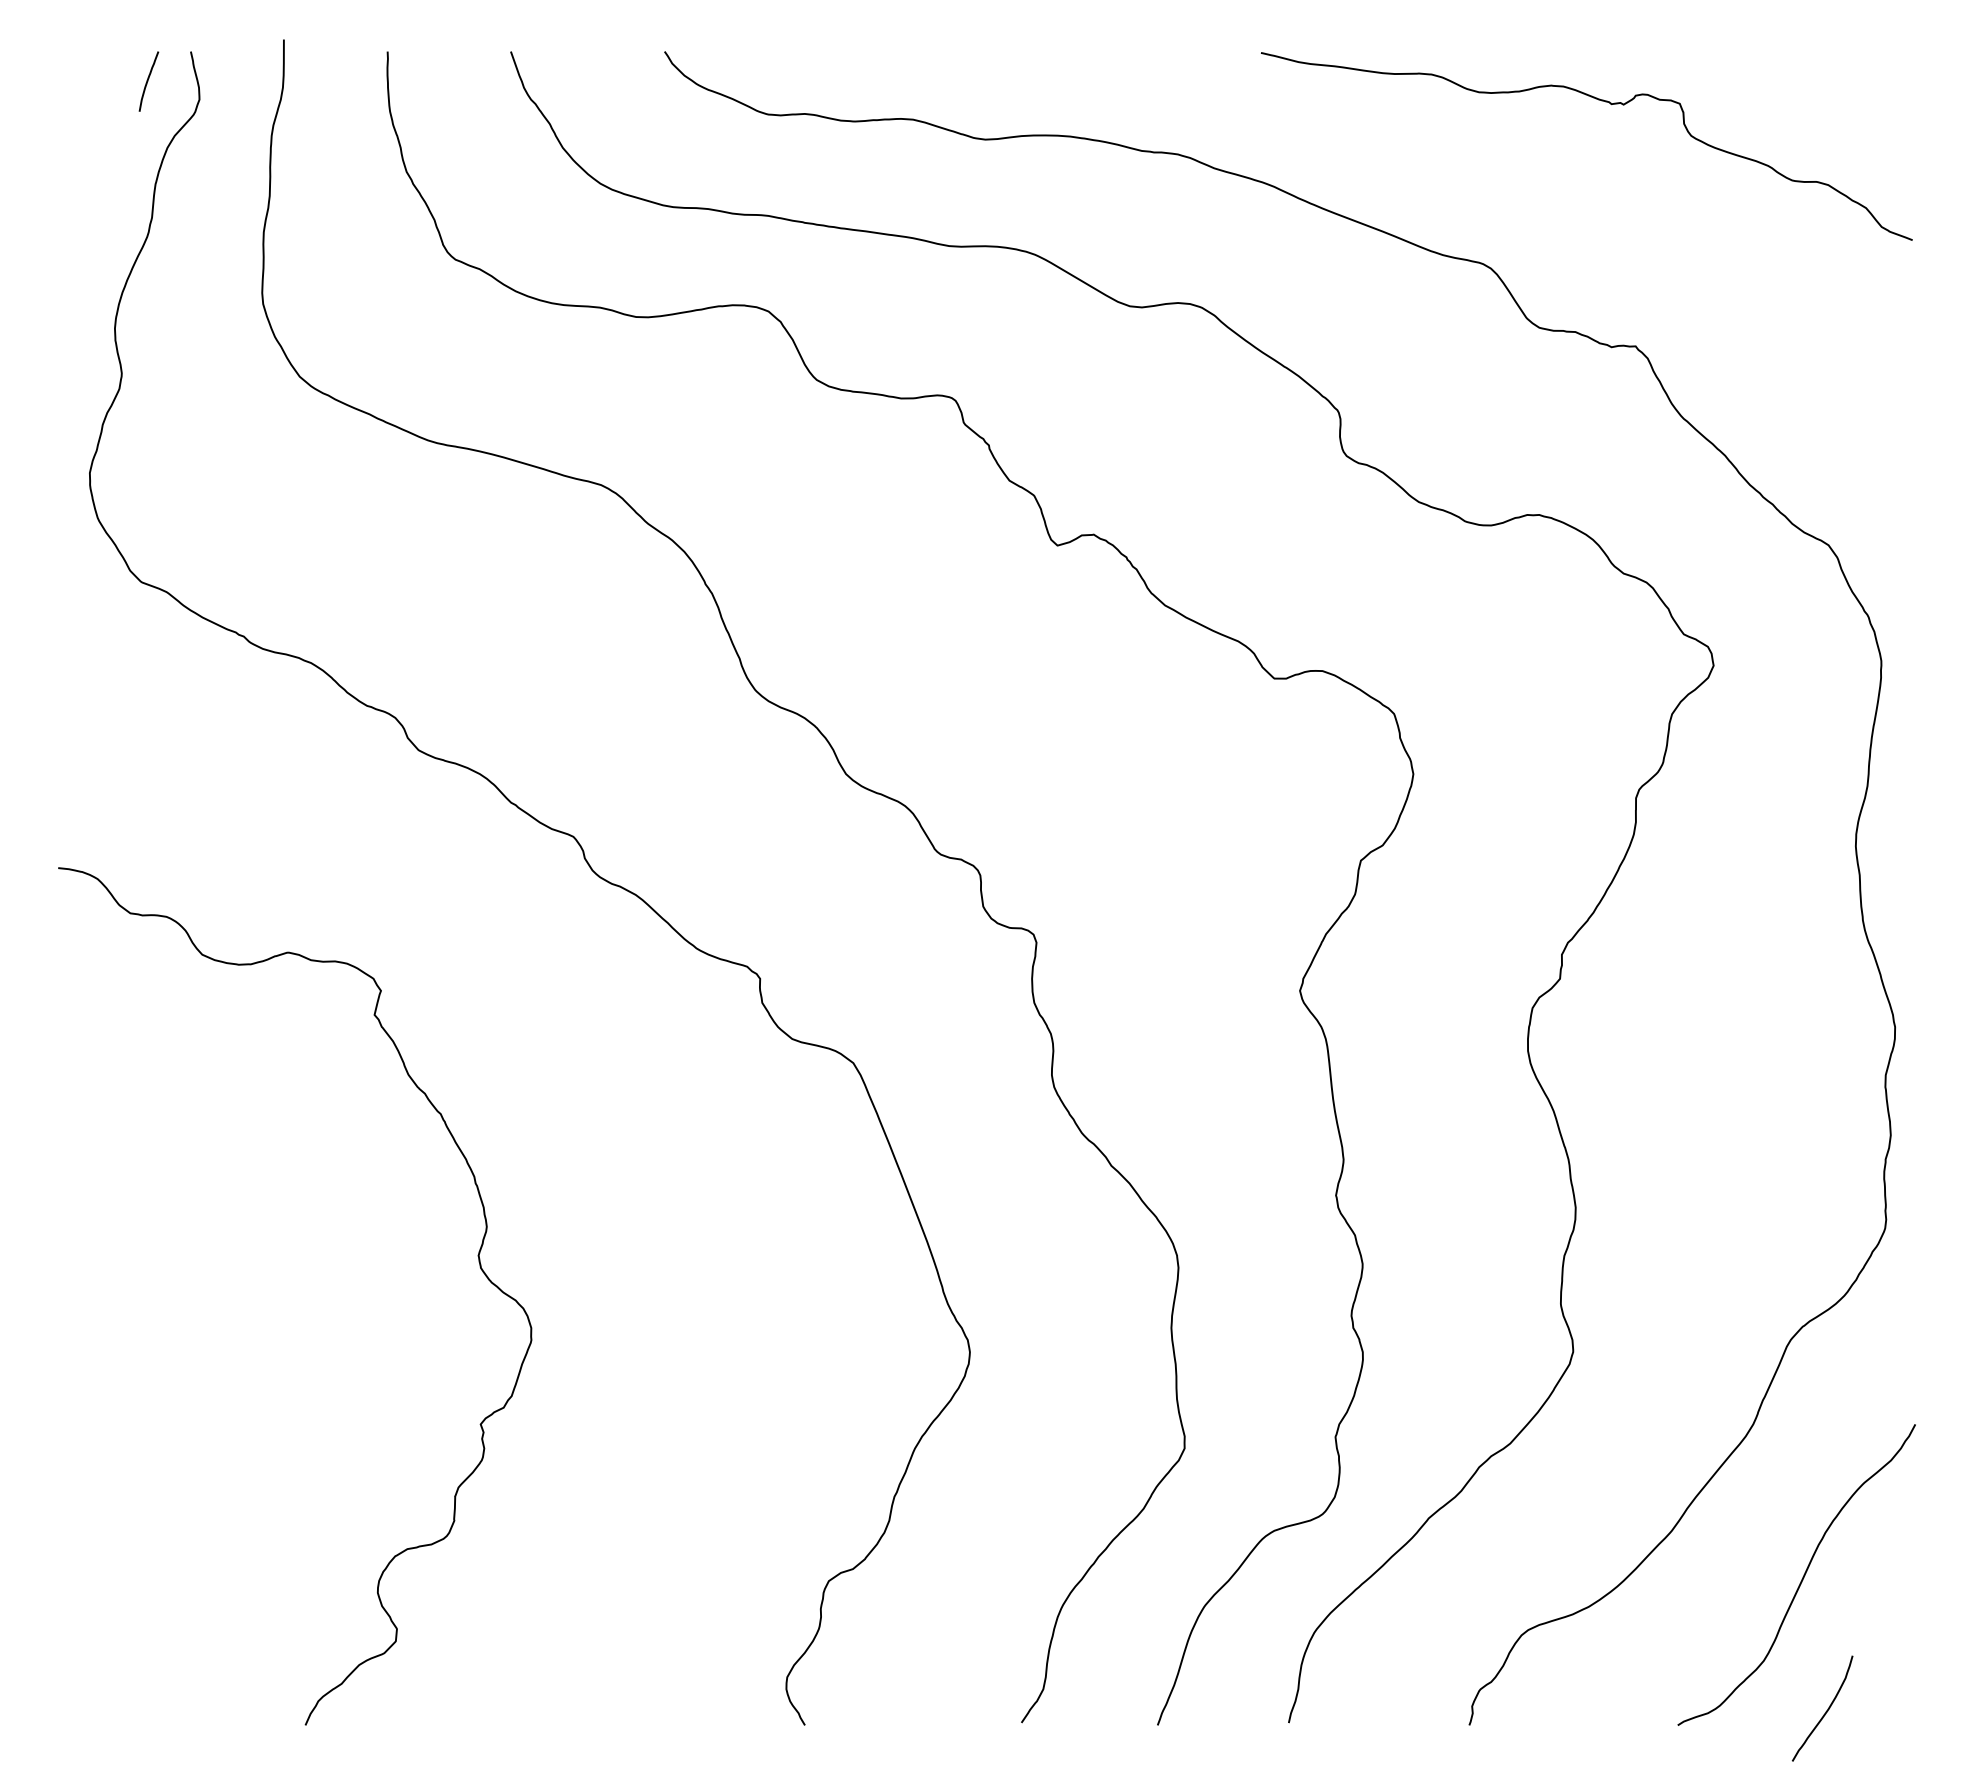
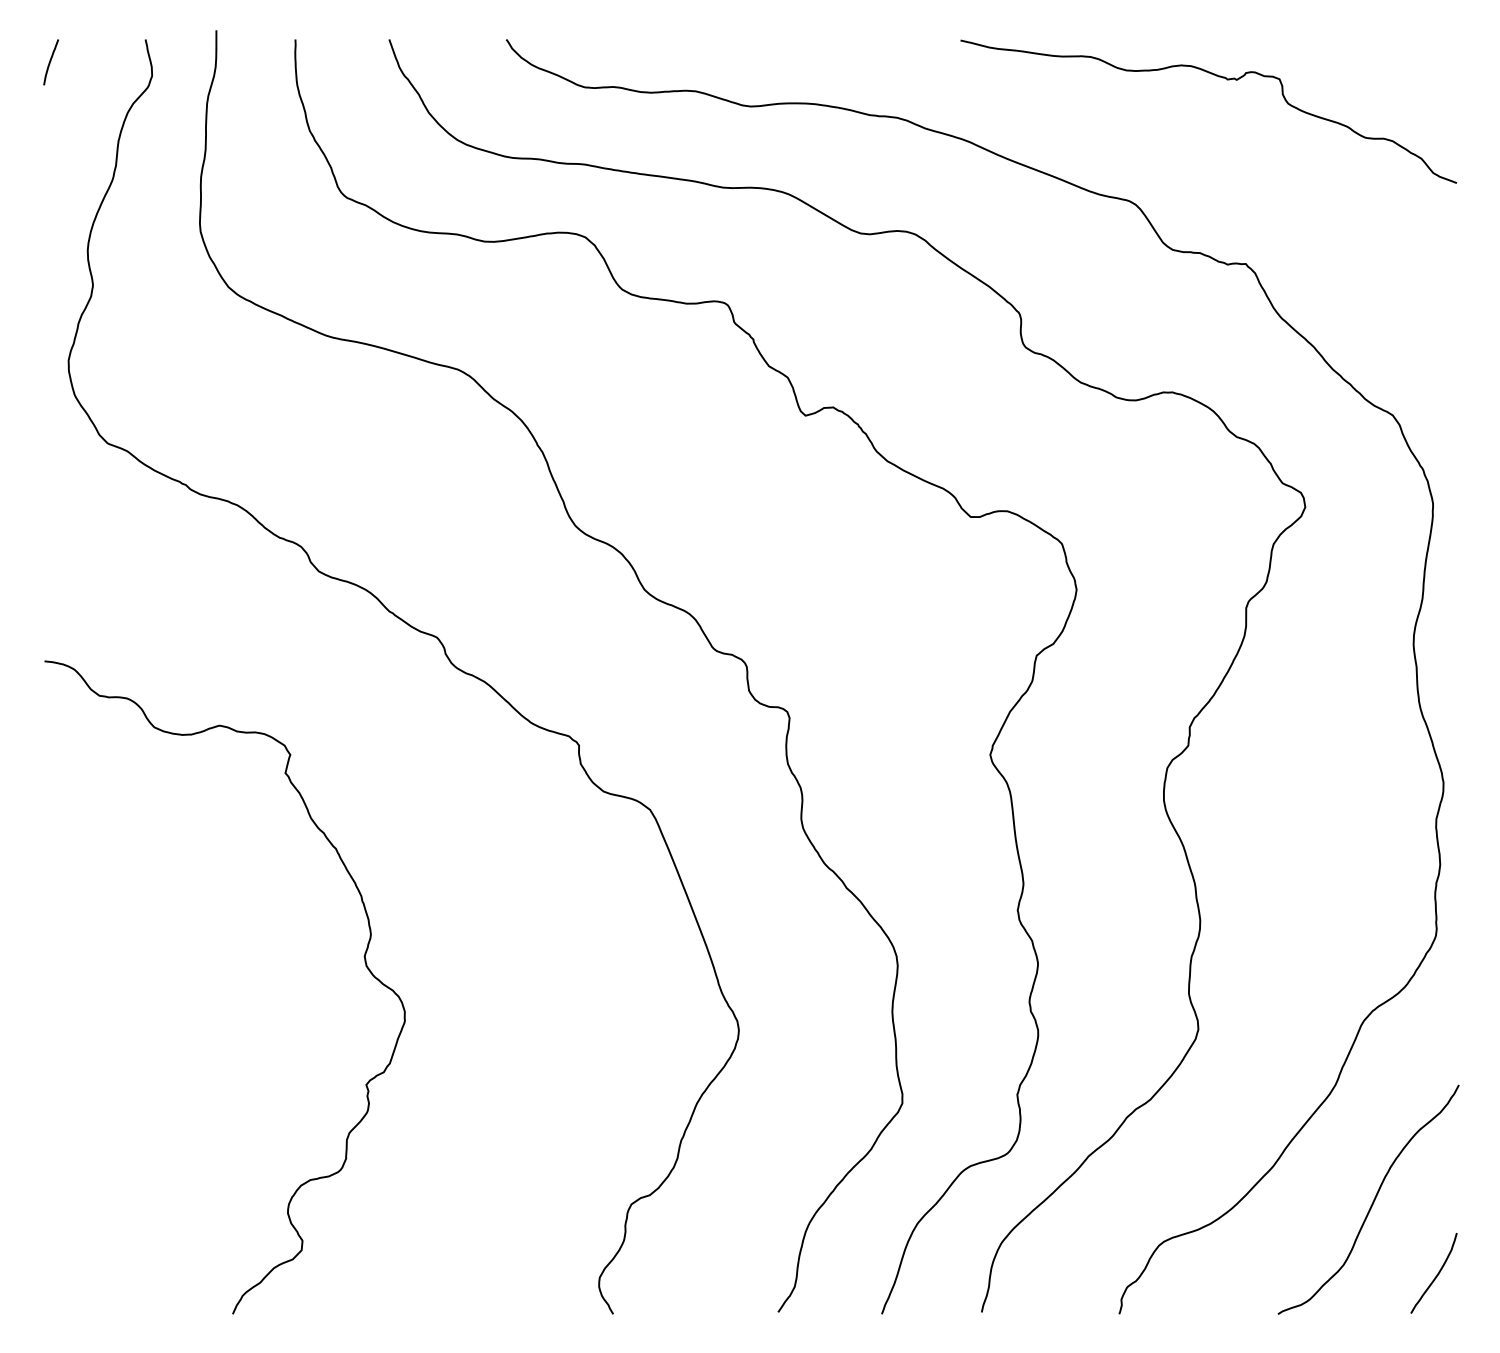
curve: (148, 81) -> (50, 62), moved
curve: (1825, 1711) -> (1436, 1275), moved

